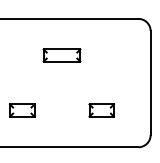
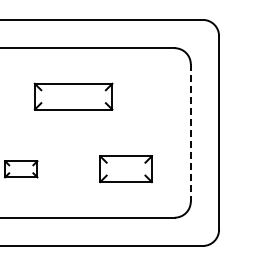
part: (61, 55) -> (73, 96), size x1.6
line: (150, 82) -> (190, 132), solid -> dashed
part: (101, 110) -> (126, 169), size x1.6

